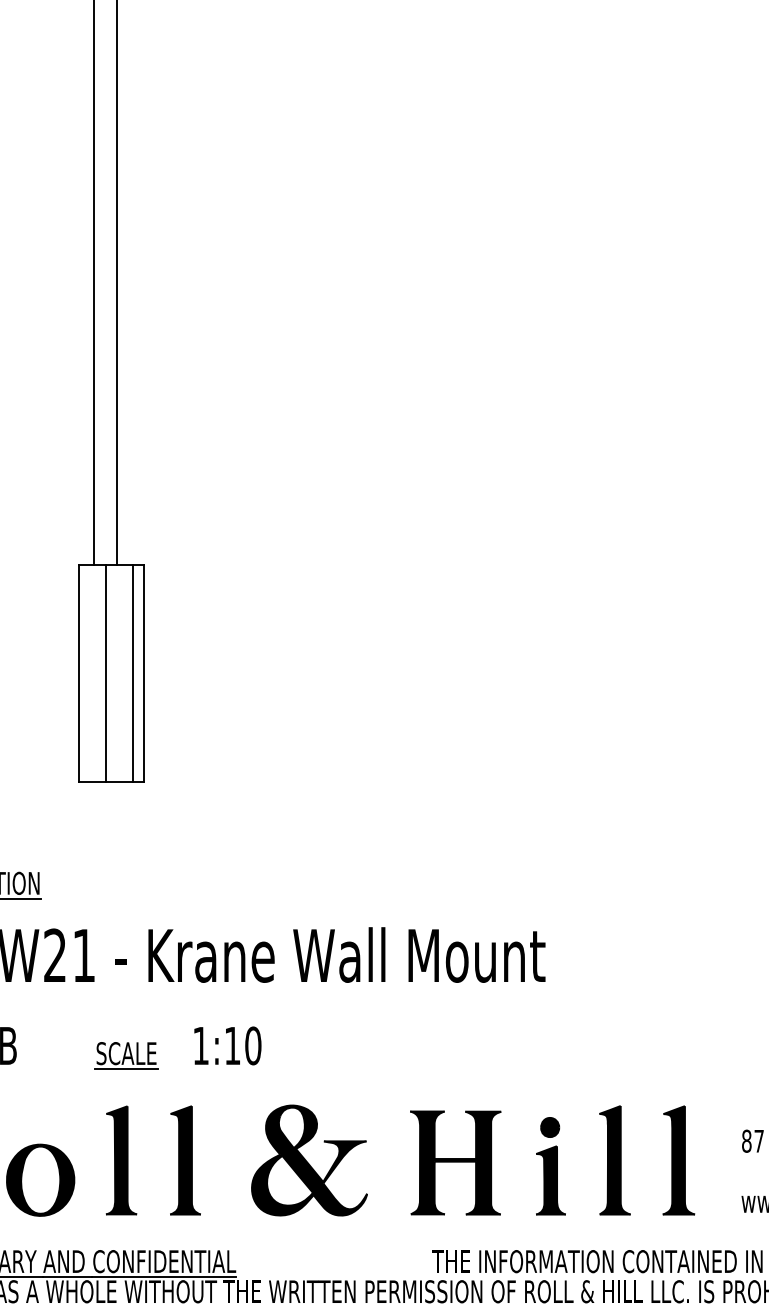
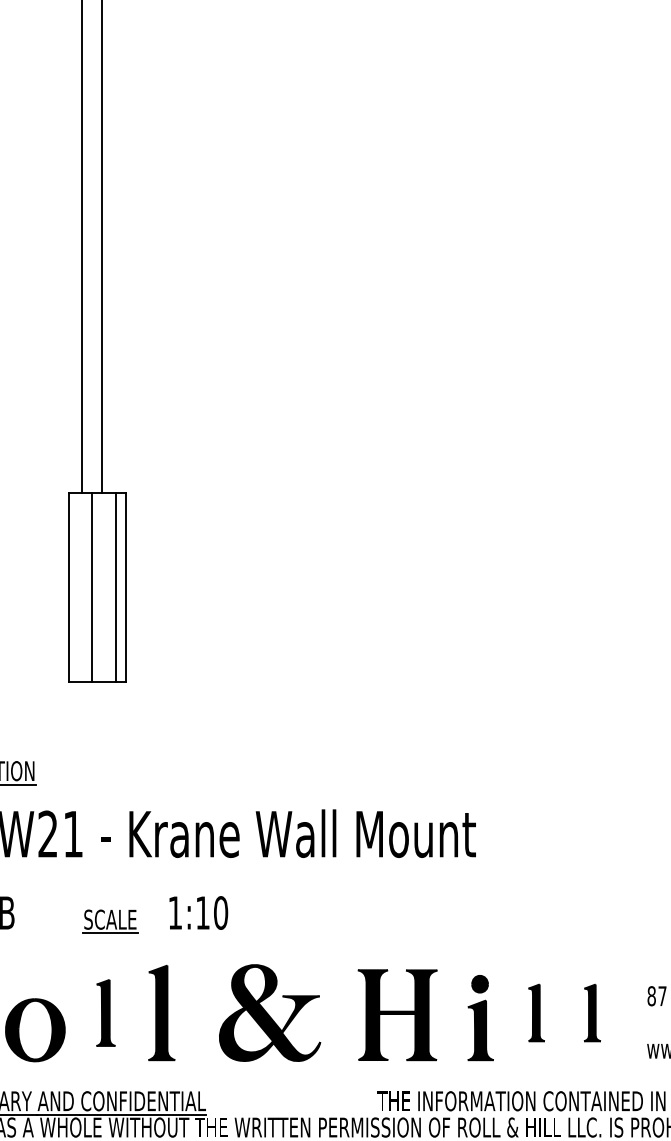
part: (121, 1160) -> (105, 1013), size x0.7
part: (614, 1160) -> (536, 1013), size x0.6
part: (678, 1160) -> (592, 1013), size x0.6

